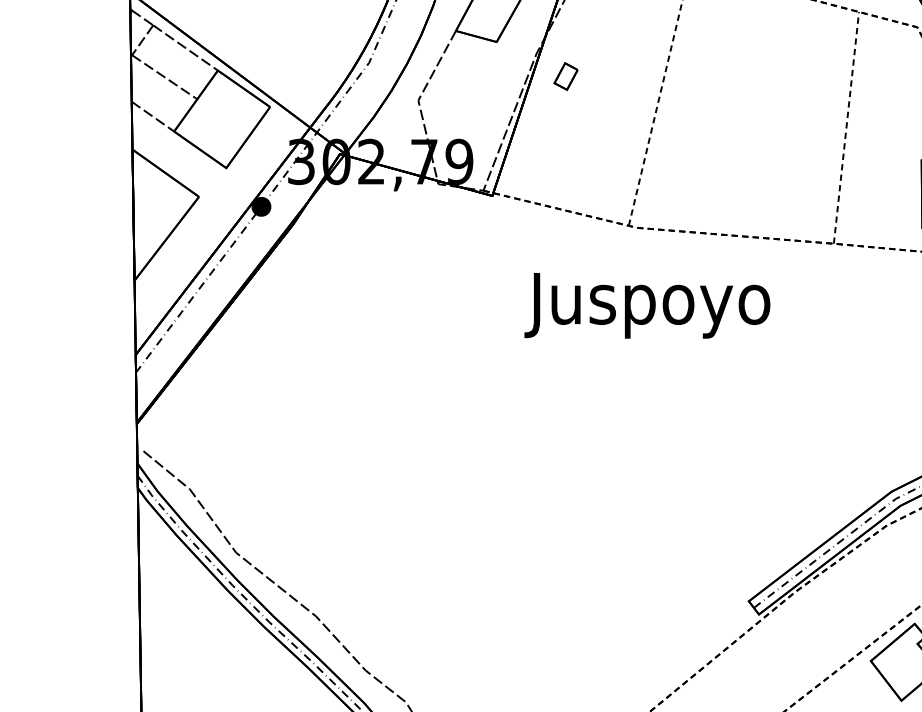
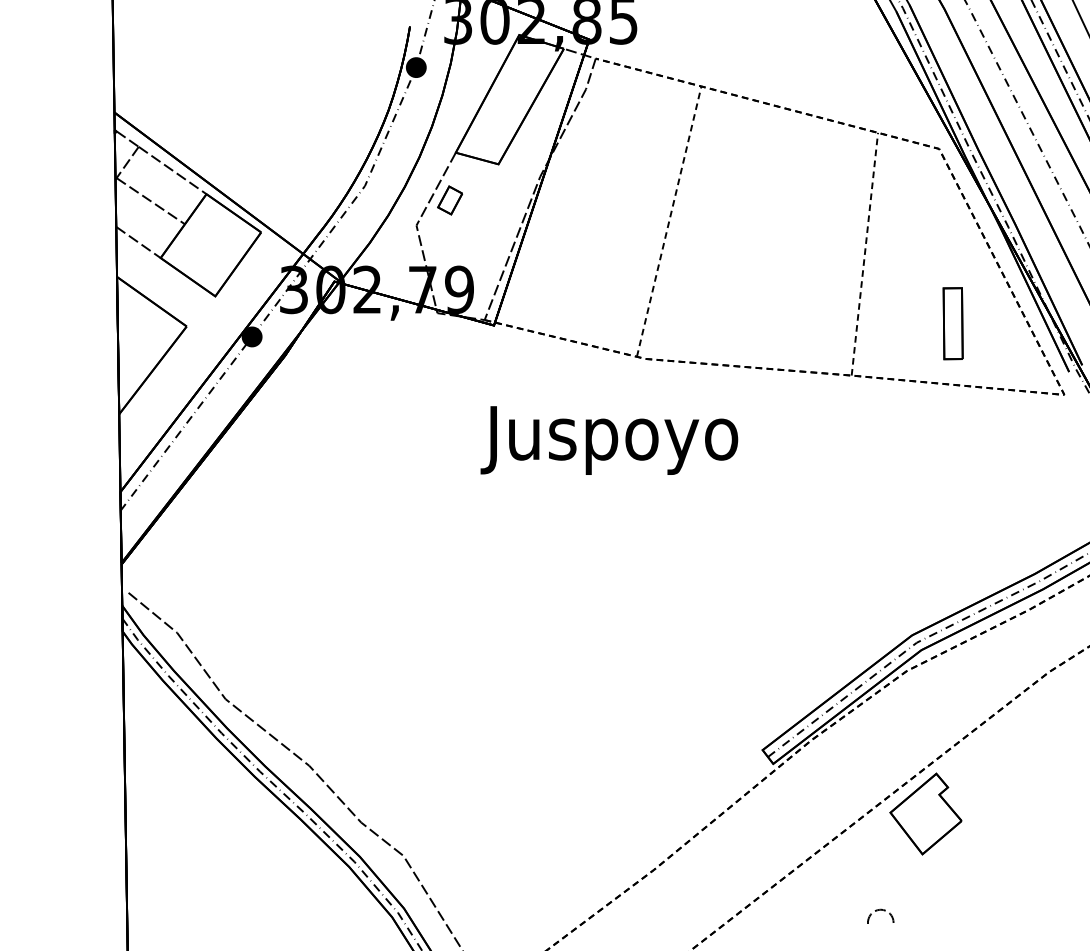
part: (566, 76) -> (450, 200), moved
text: (647, 305) -> (609, 440), moved

